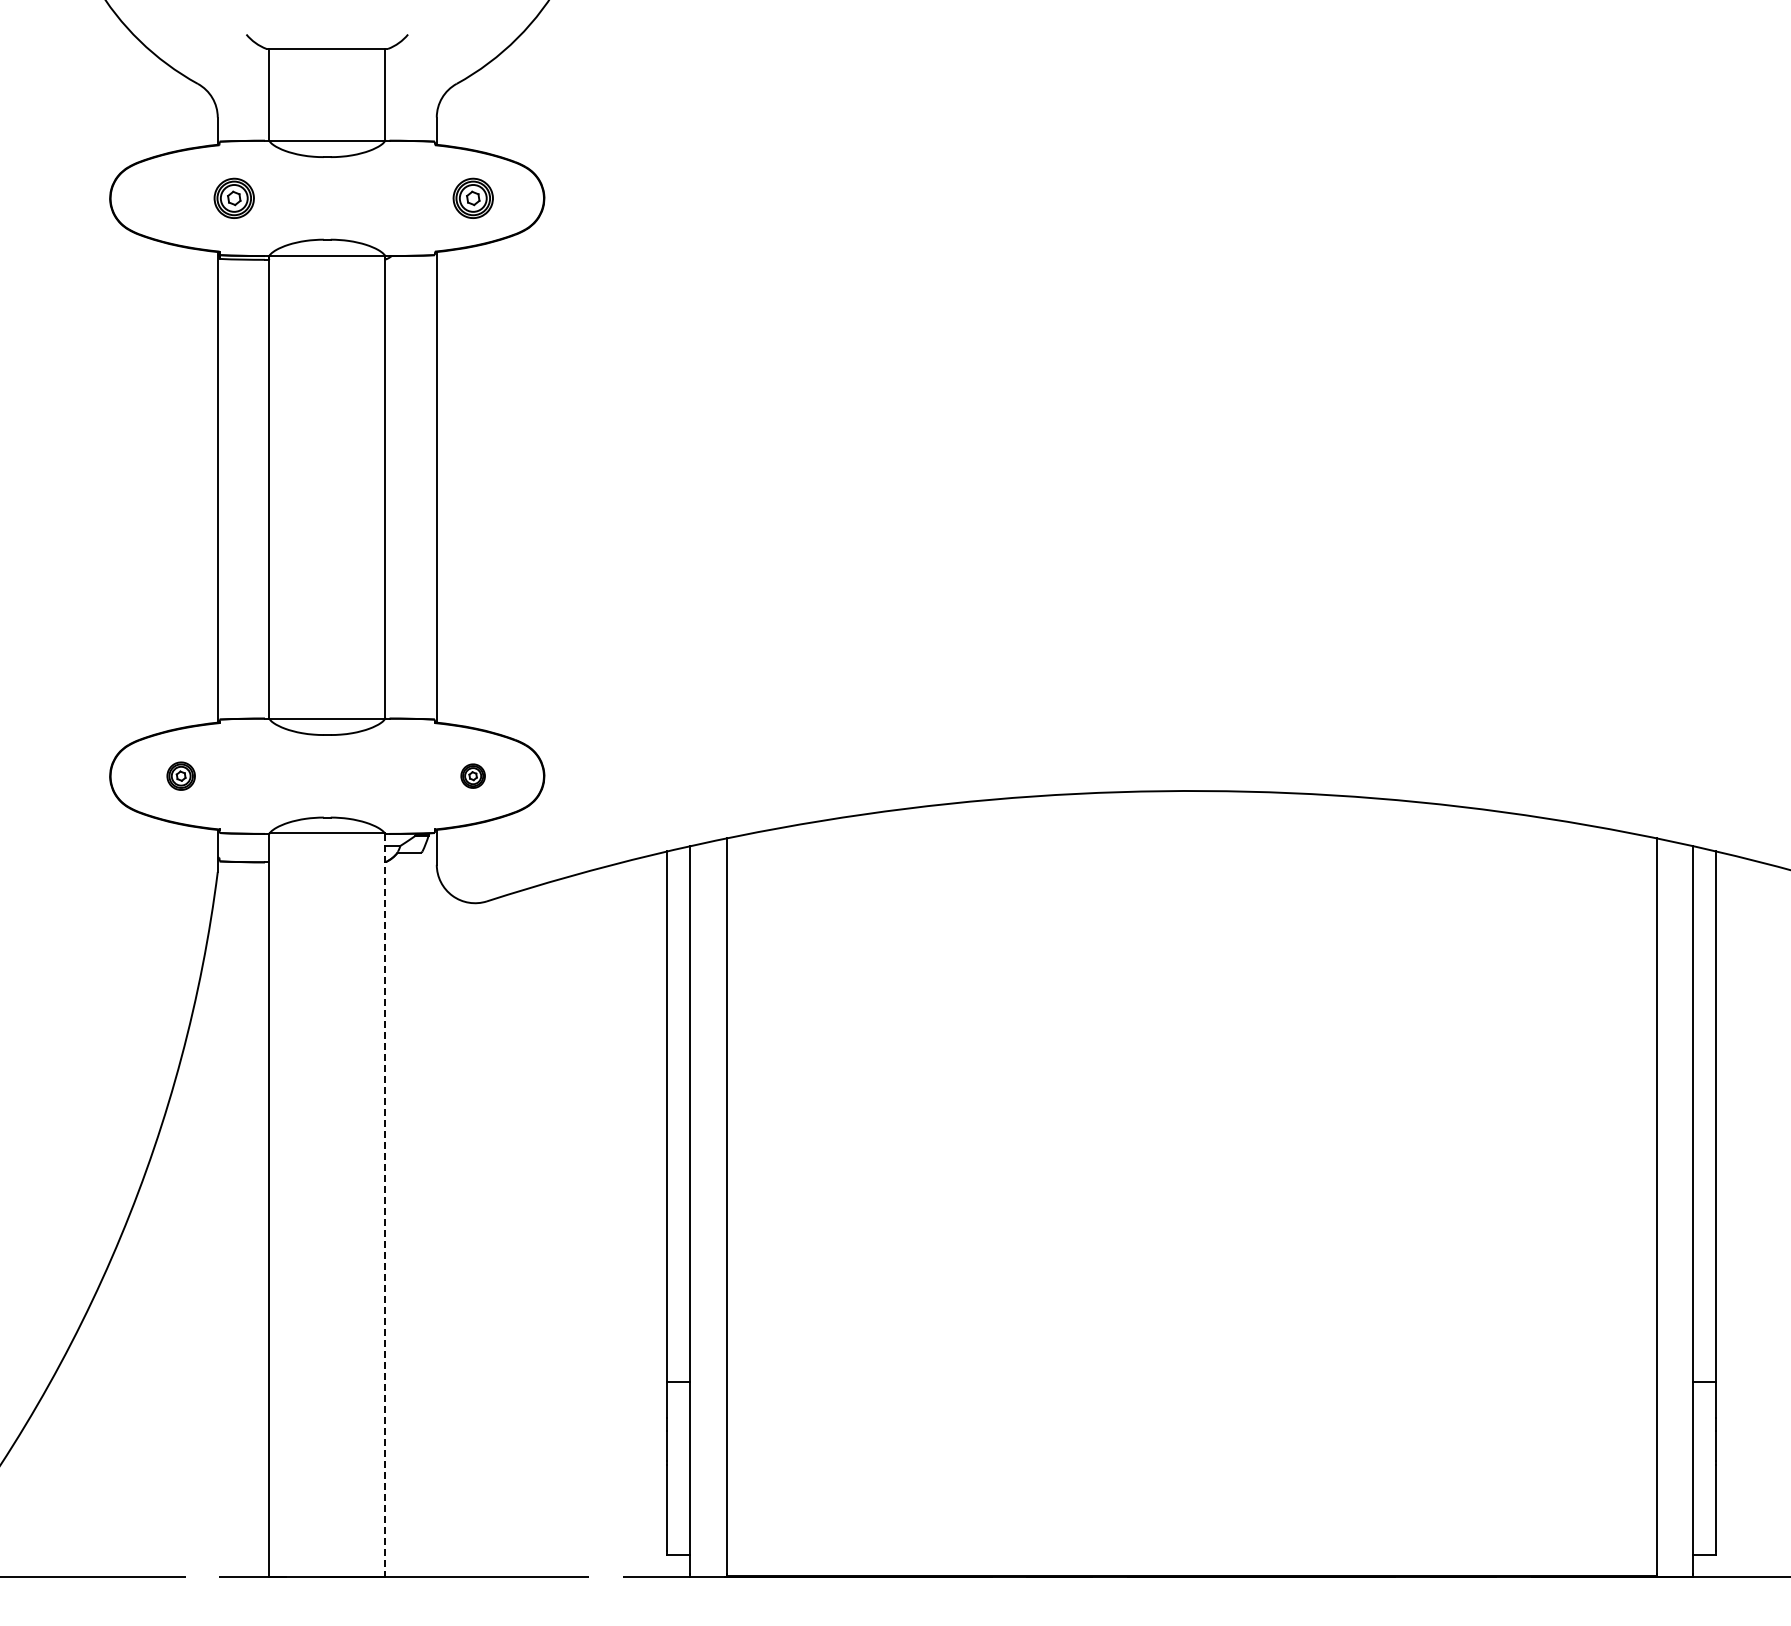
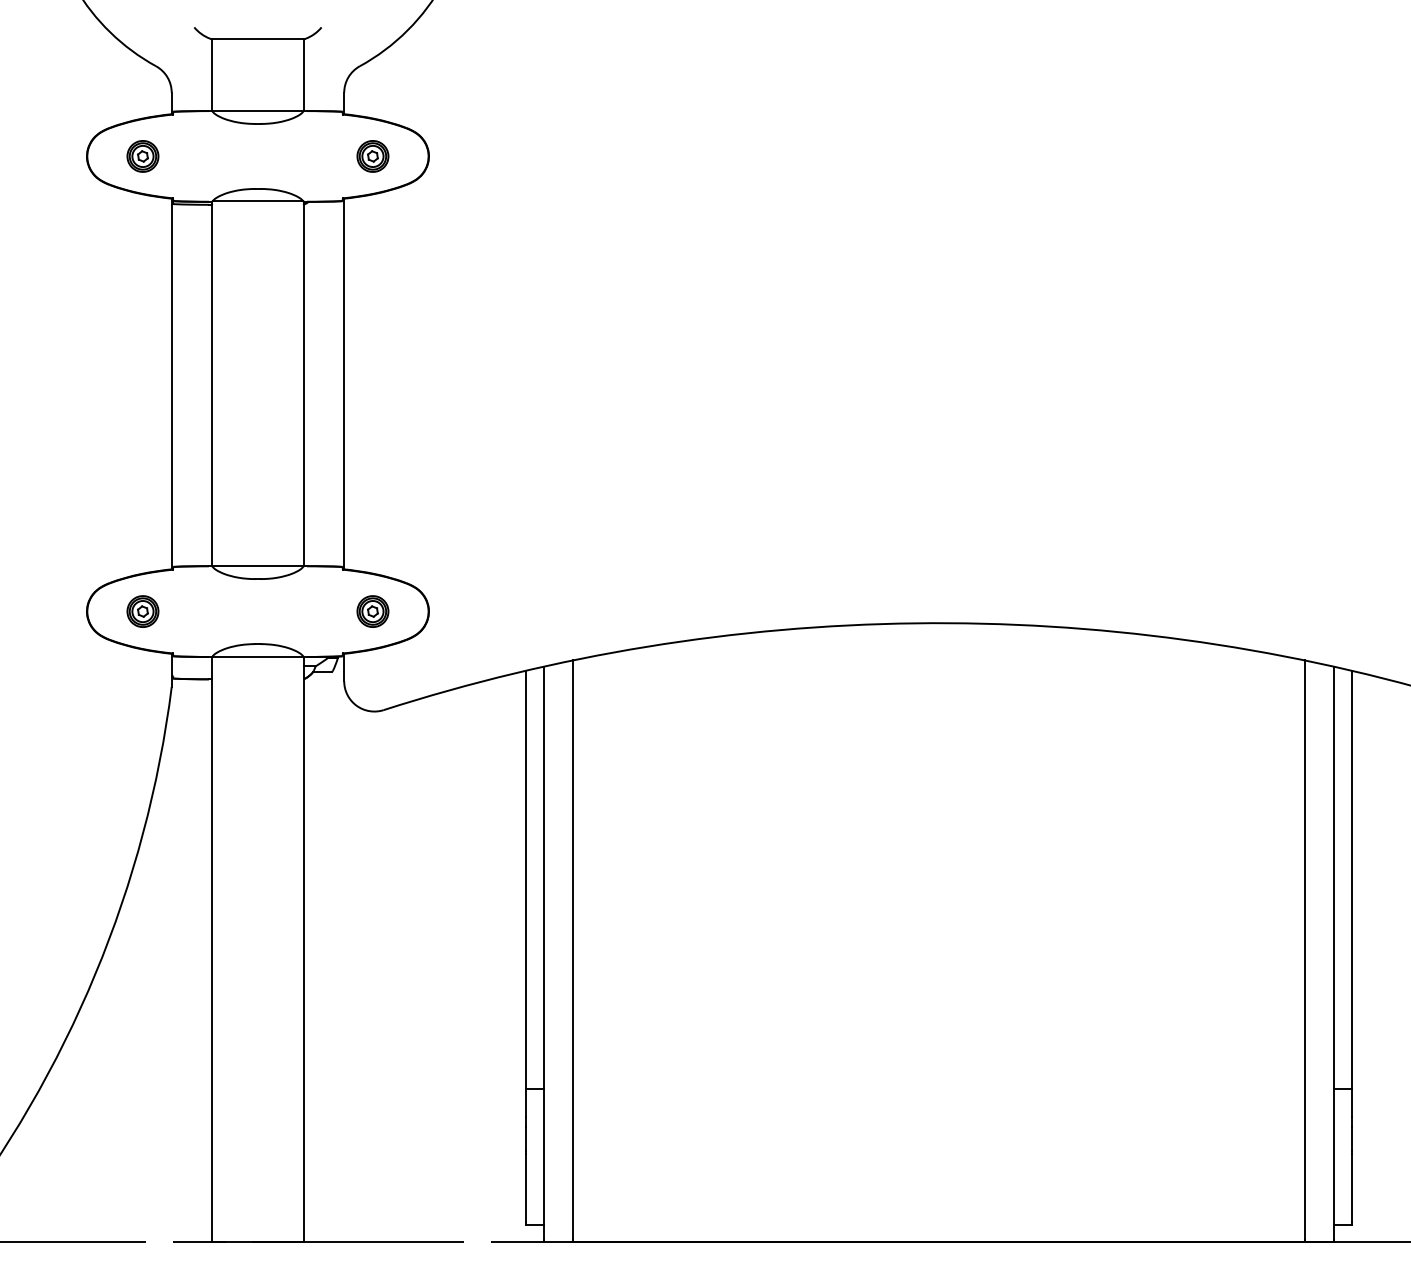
part: (233, 197) -> (142, 155), moved
part: (180, 775) -> (142, 610), size x1.43
part: (472, 775) -> (372, 610), size x1.67
line: (385, 1205) -> (303, 949), dashed -> solid

